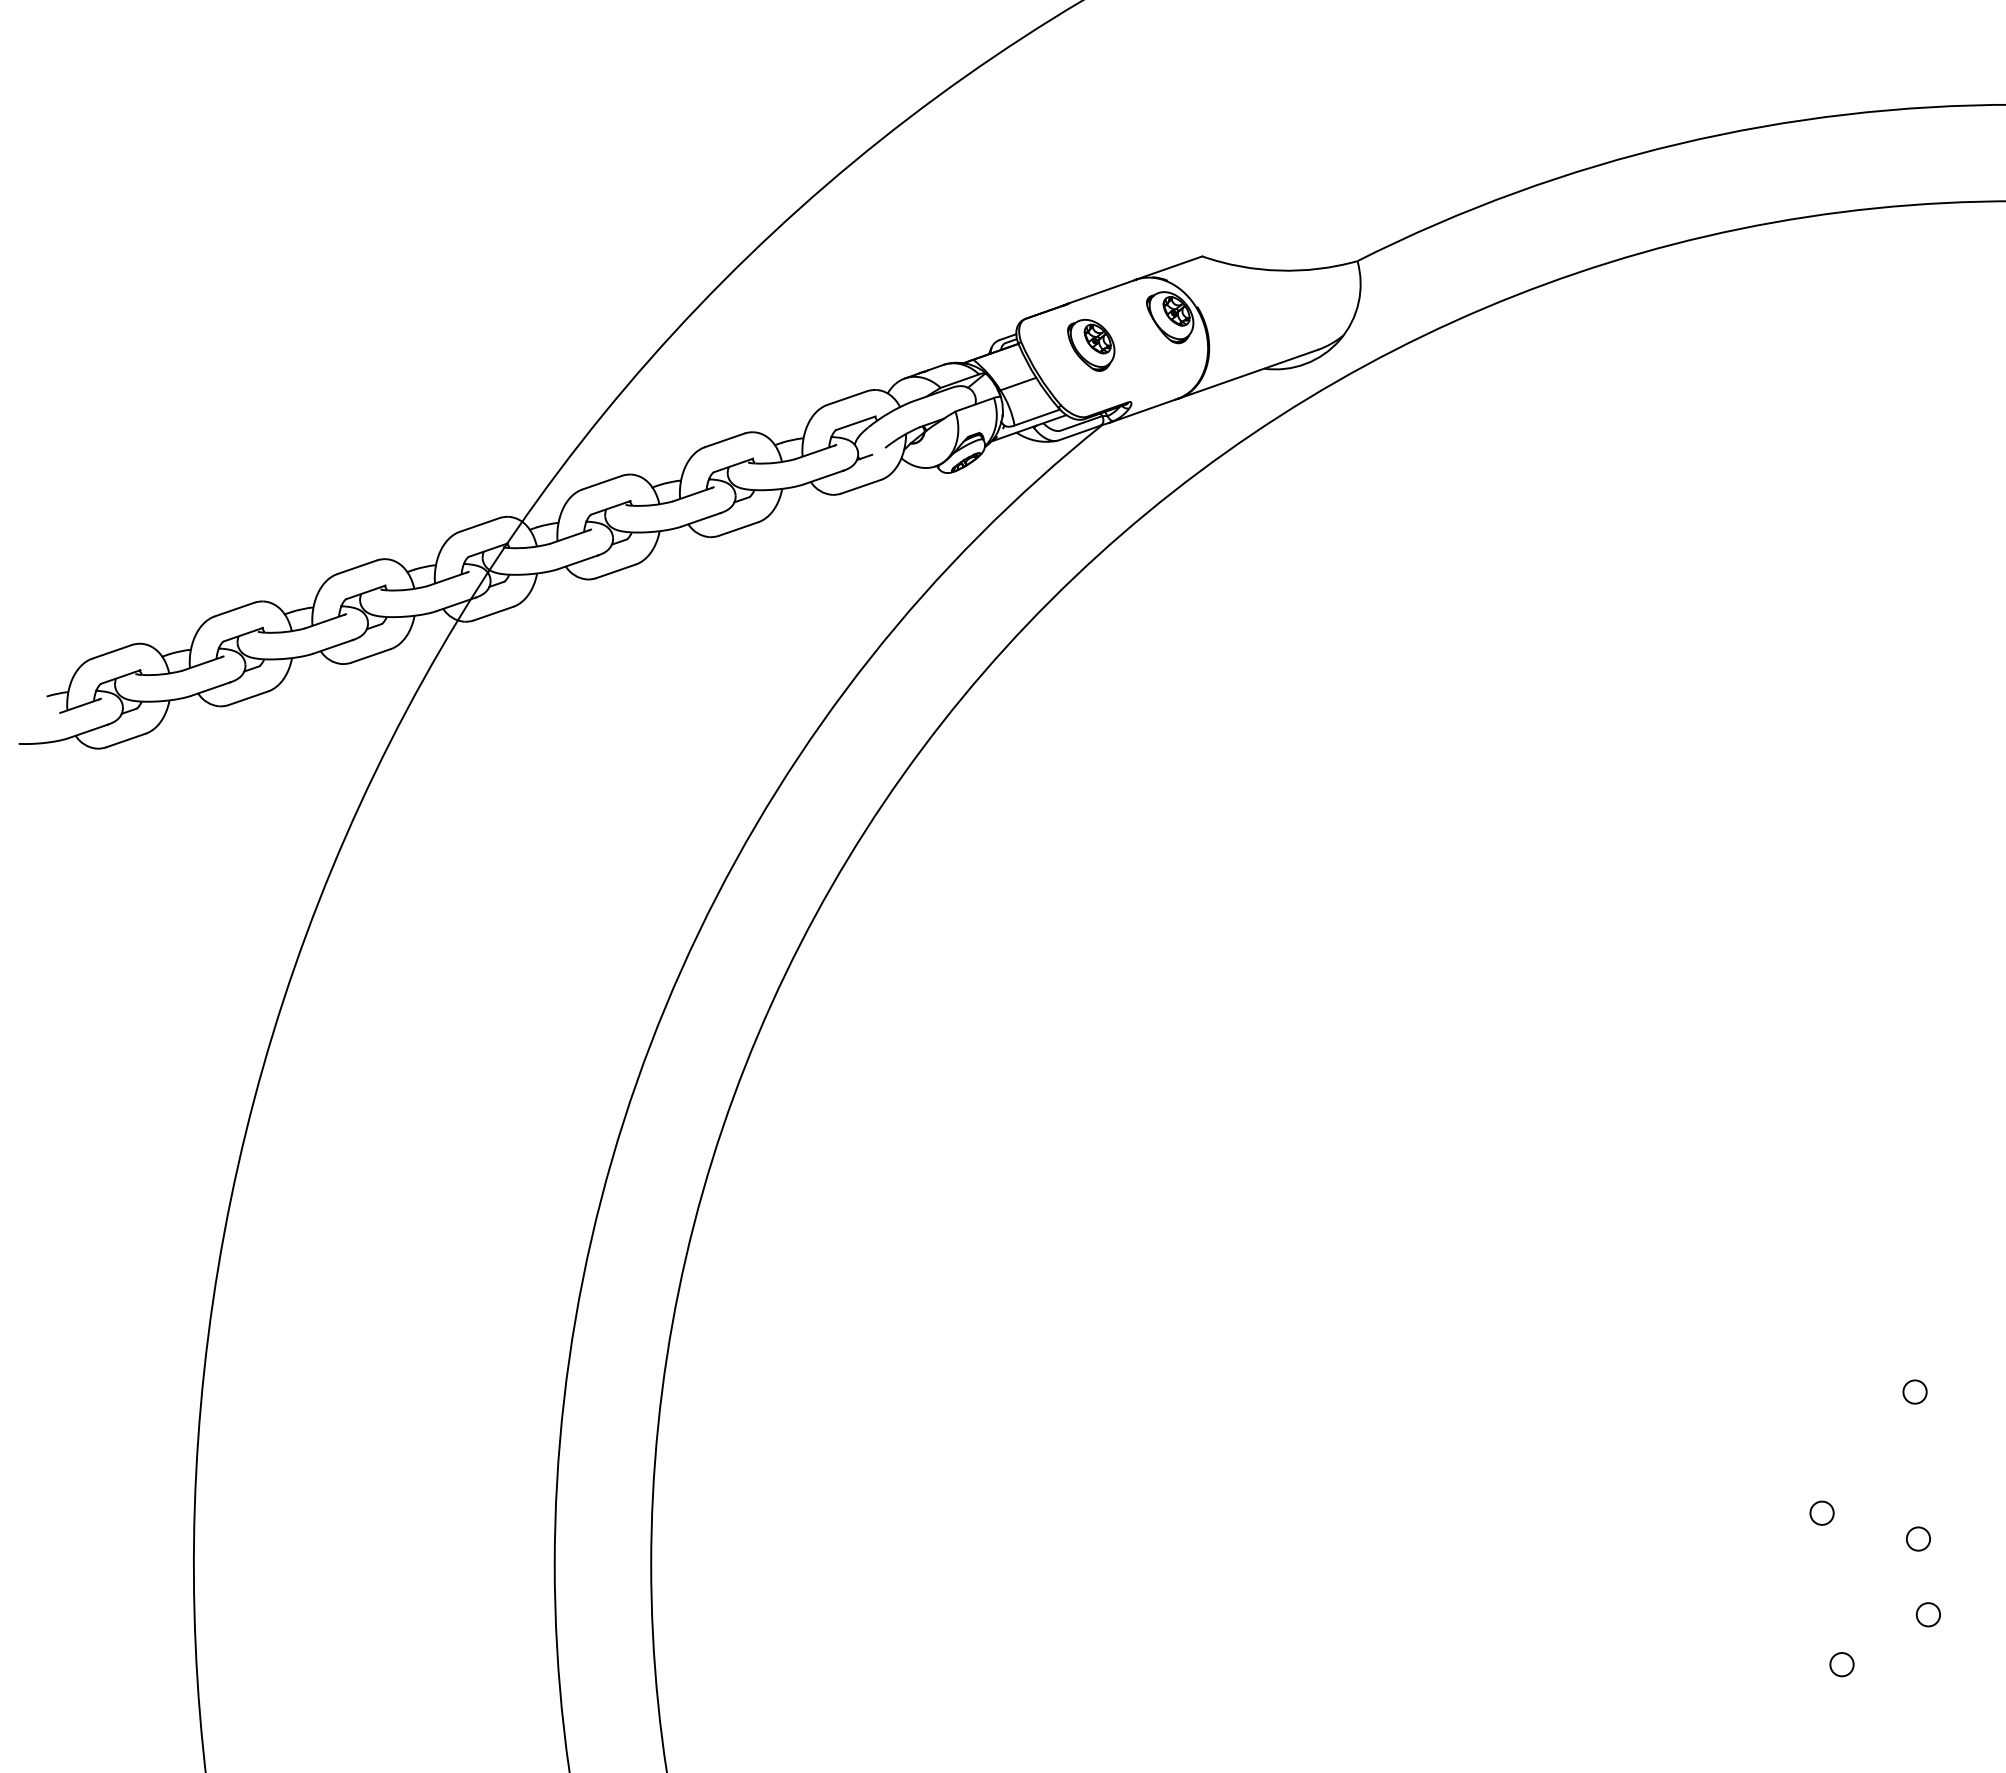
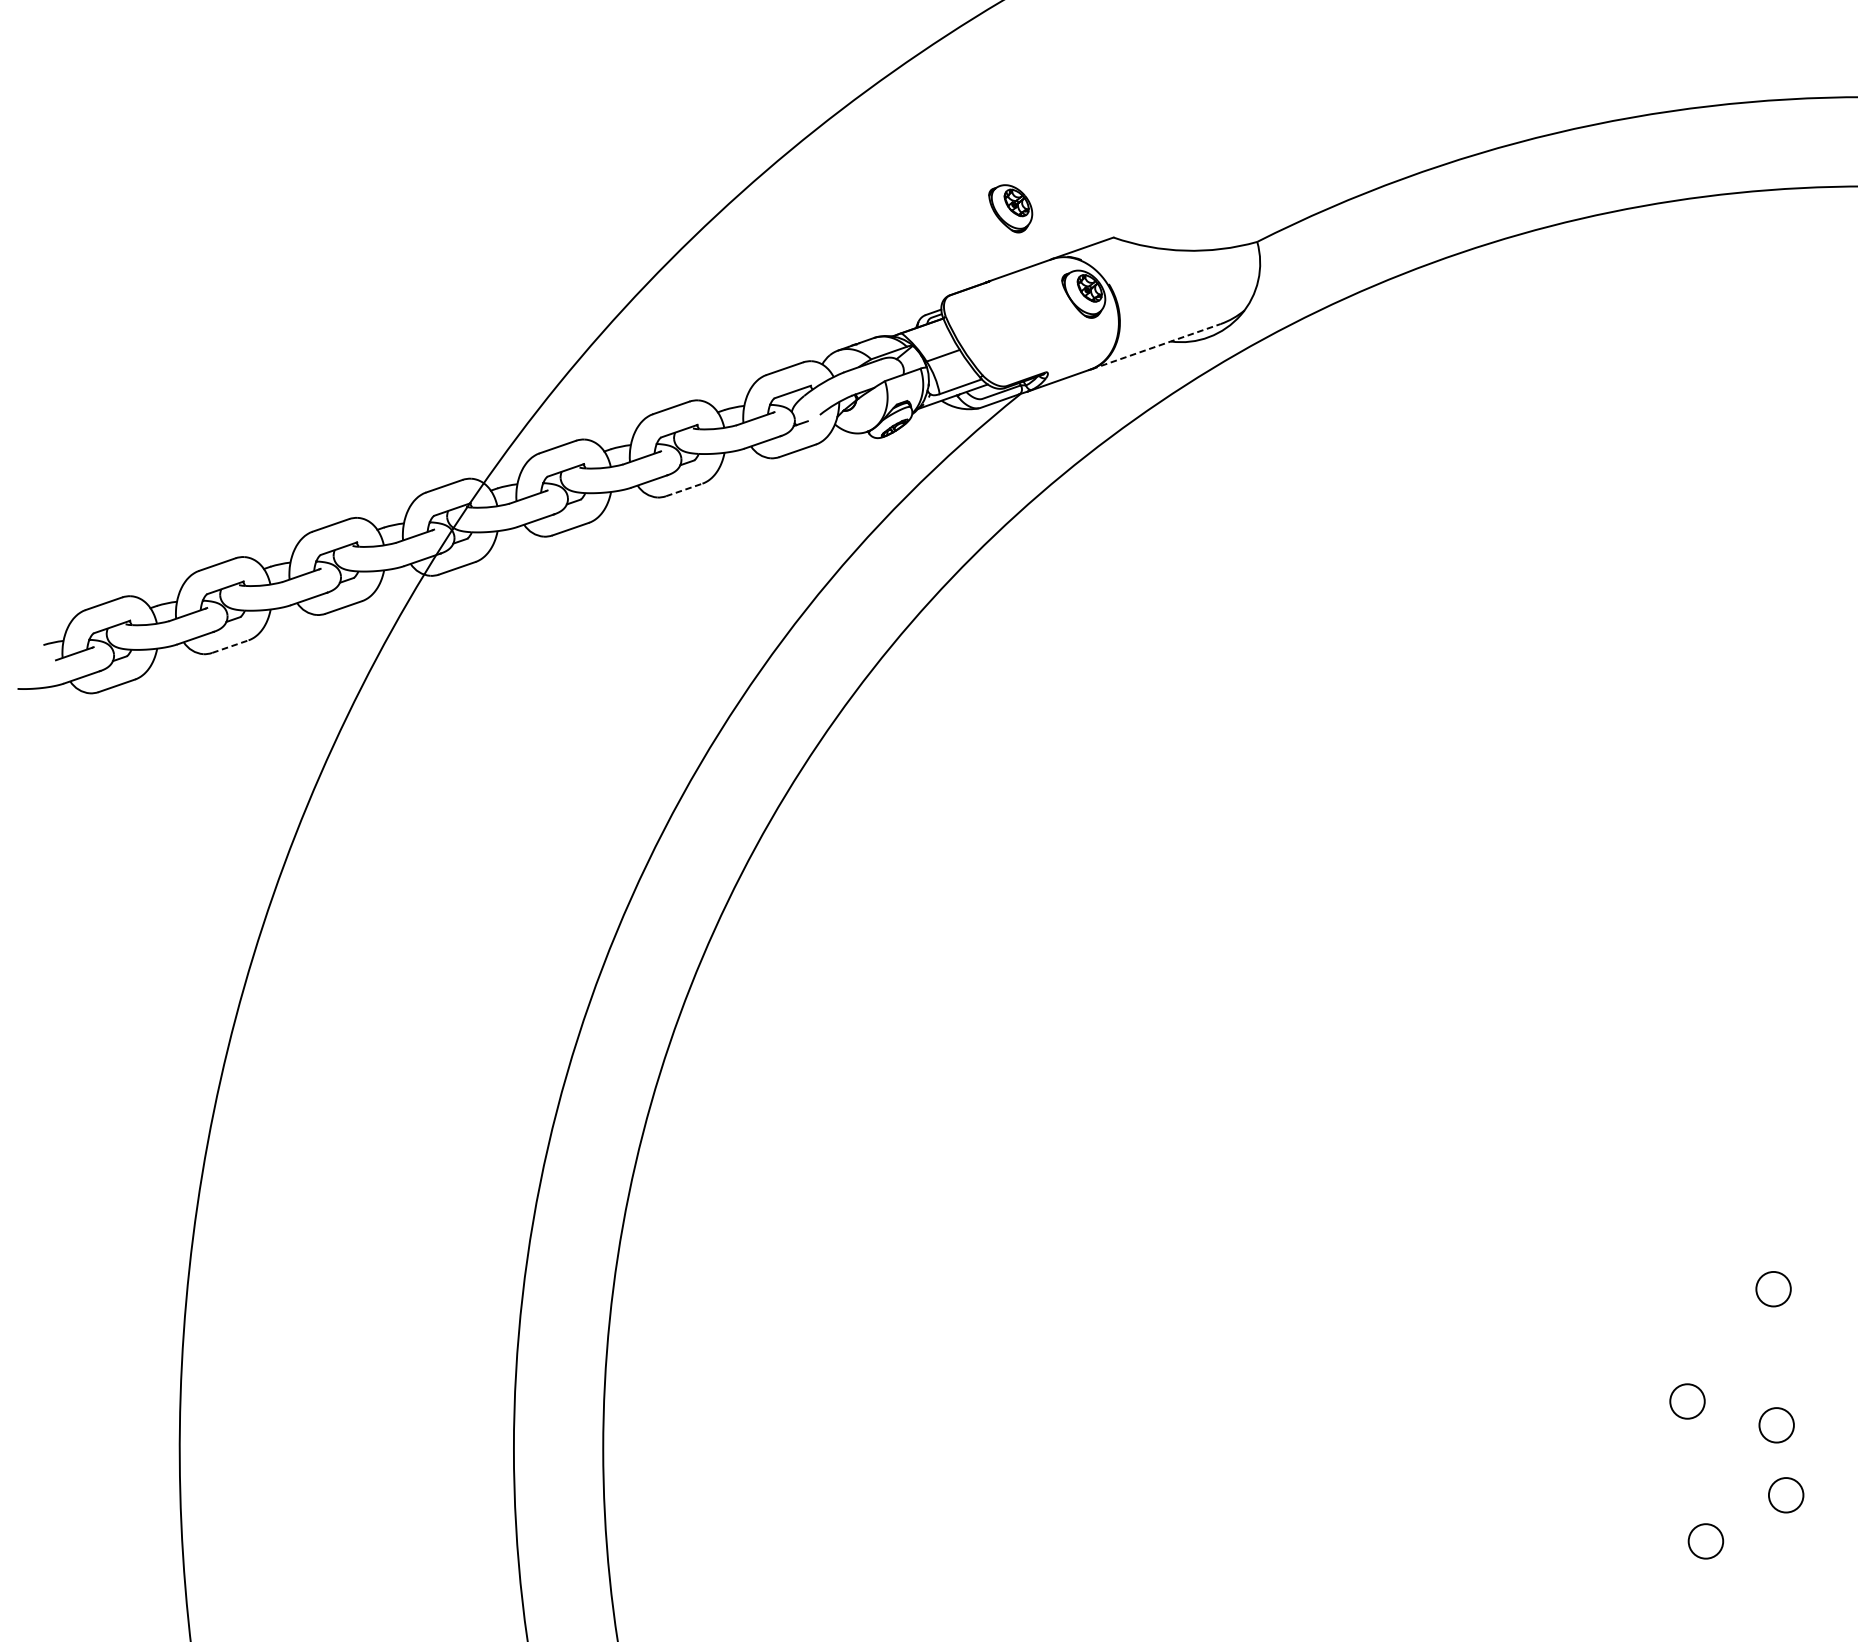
part: (1091, 345) -> (1010, 208), moved
line: (1248, 374) -> (1156, 346), solid -> dashed
line: (738, 529) -> (684, 490), solid -> dashed
line: (248, 698) -> (230, 646), solid -> dashed
circle: (1914, 1391) -> (1773, 1288), size x1.6
circle: (1821, 1512) -> (1686, 1400), size x1.6
circle: (1918, 1538) -> (1776, 1424), size x1.6
circle: (1927, 1614) -> (1785, 1495), size x1.6
circle: (1841, 1664) -> (1705, 1541), size x1.6

